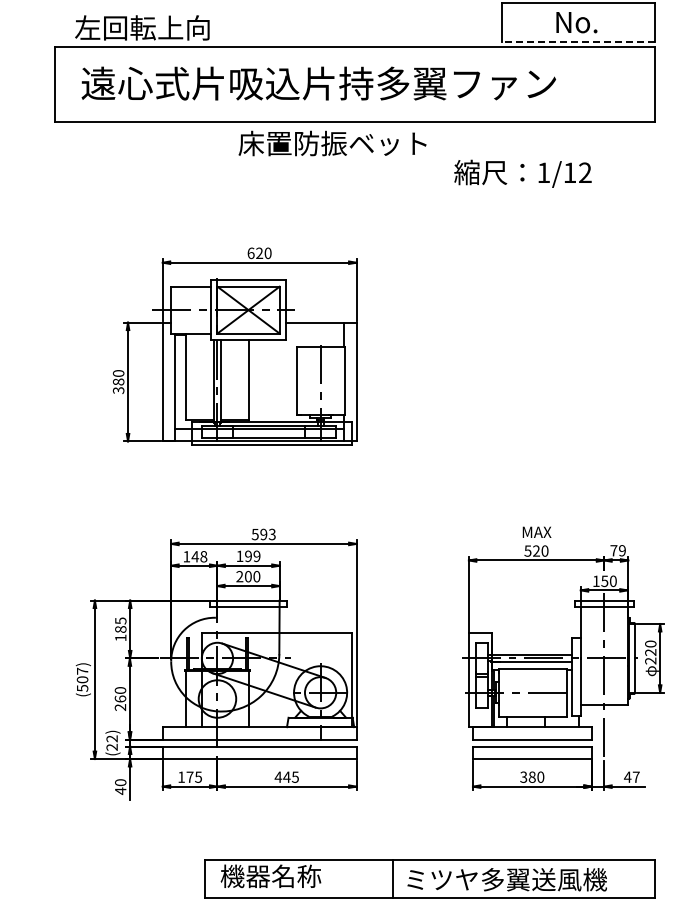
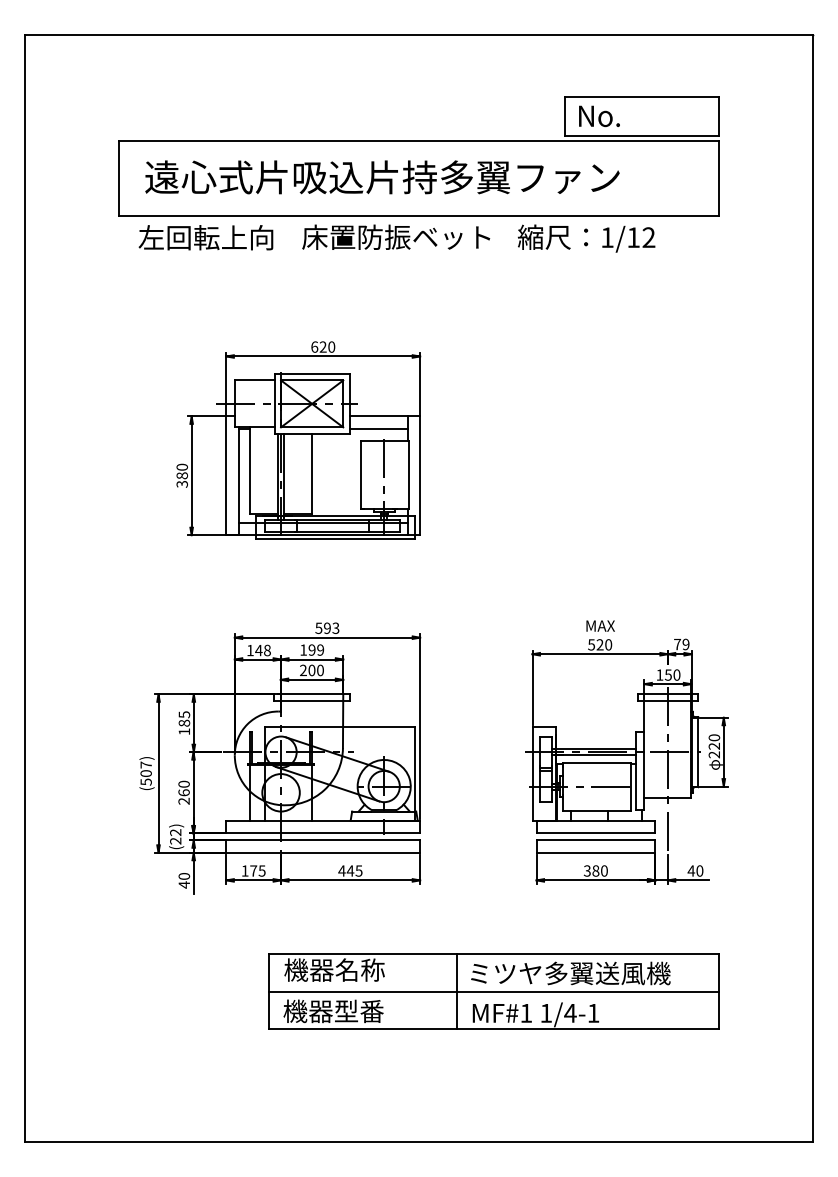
text: (576, 22) -> (599, 116), moved
text: (141, 27) -> (205, 237), moved
line: (578, 42) -> (642, 136), dashed -> solid
text: (522, 173) -> (586, 238), moved
line: (314, 334) -> (378, 428), added
text: (635, 776) -> (699, 870), 47 -> 40

